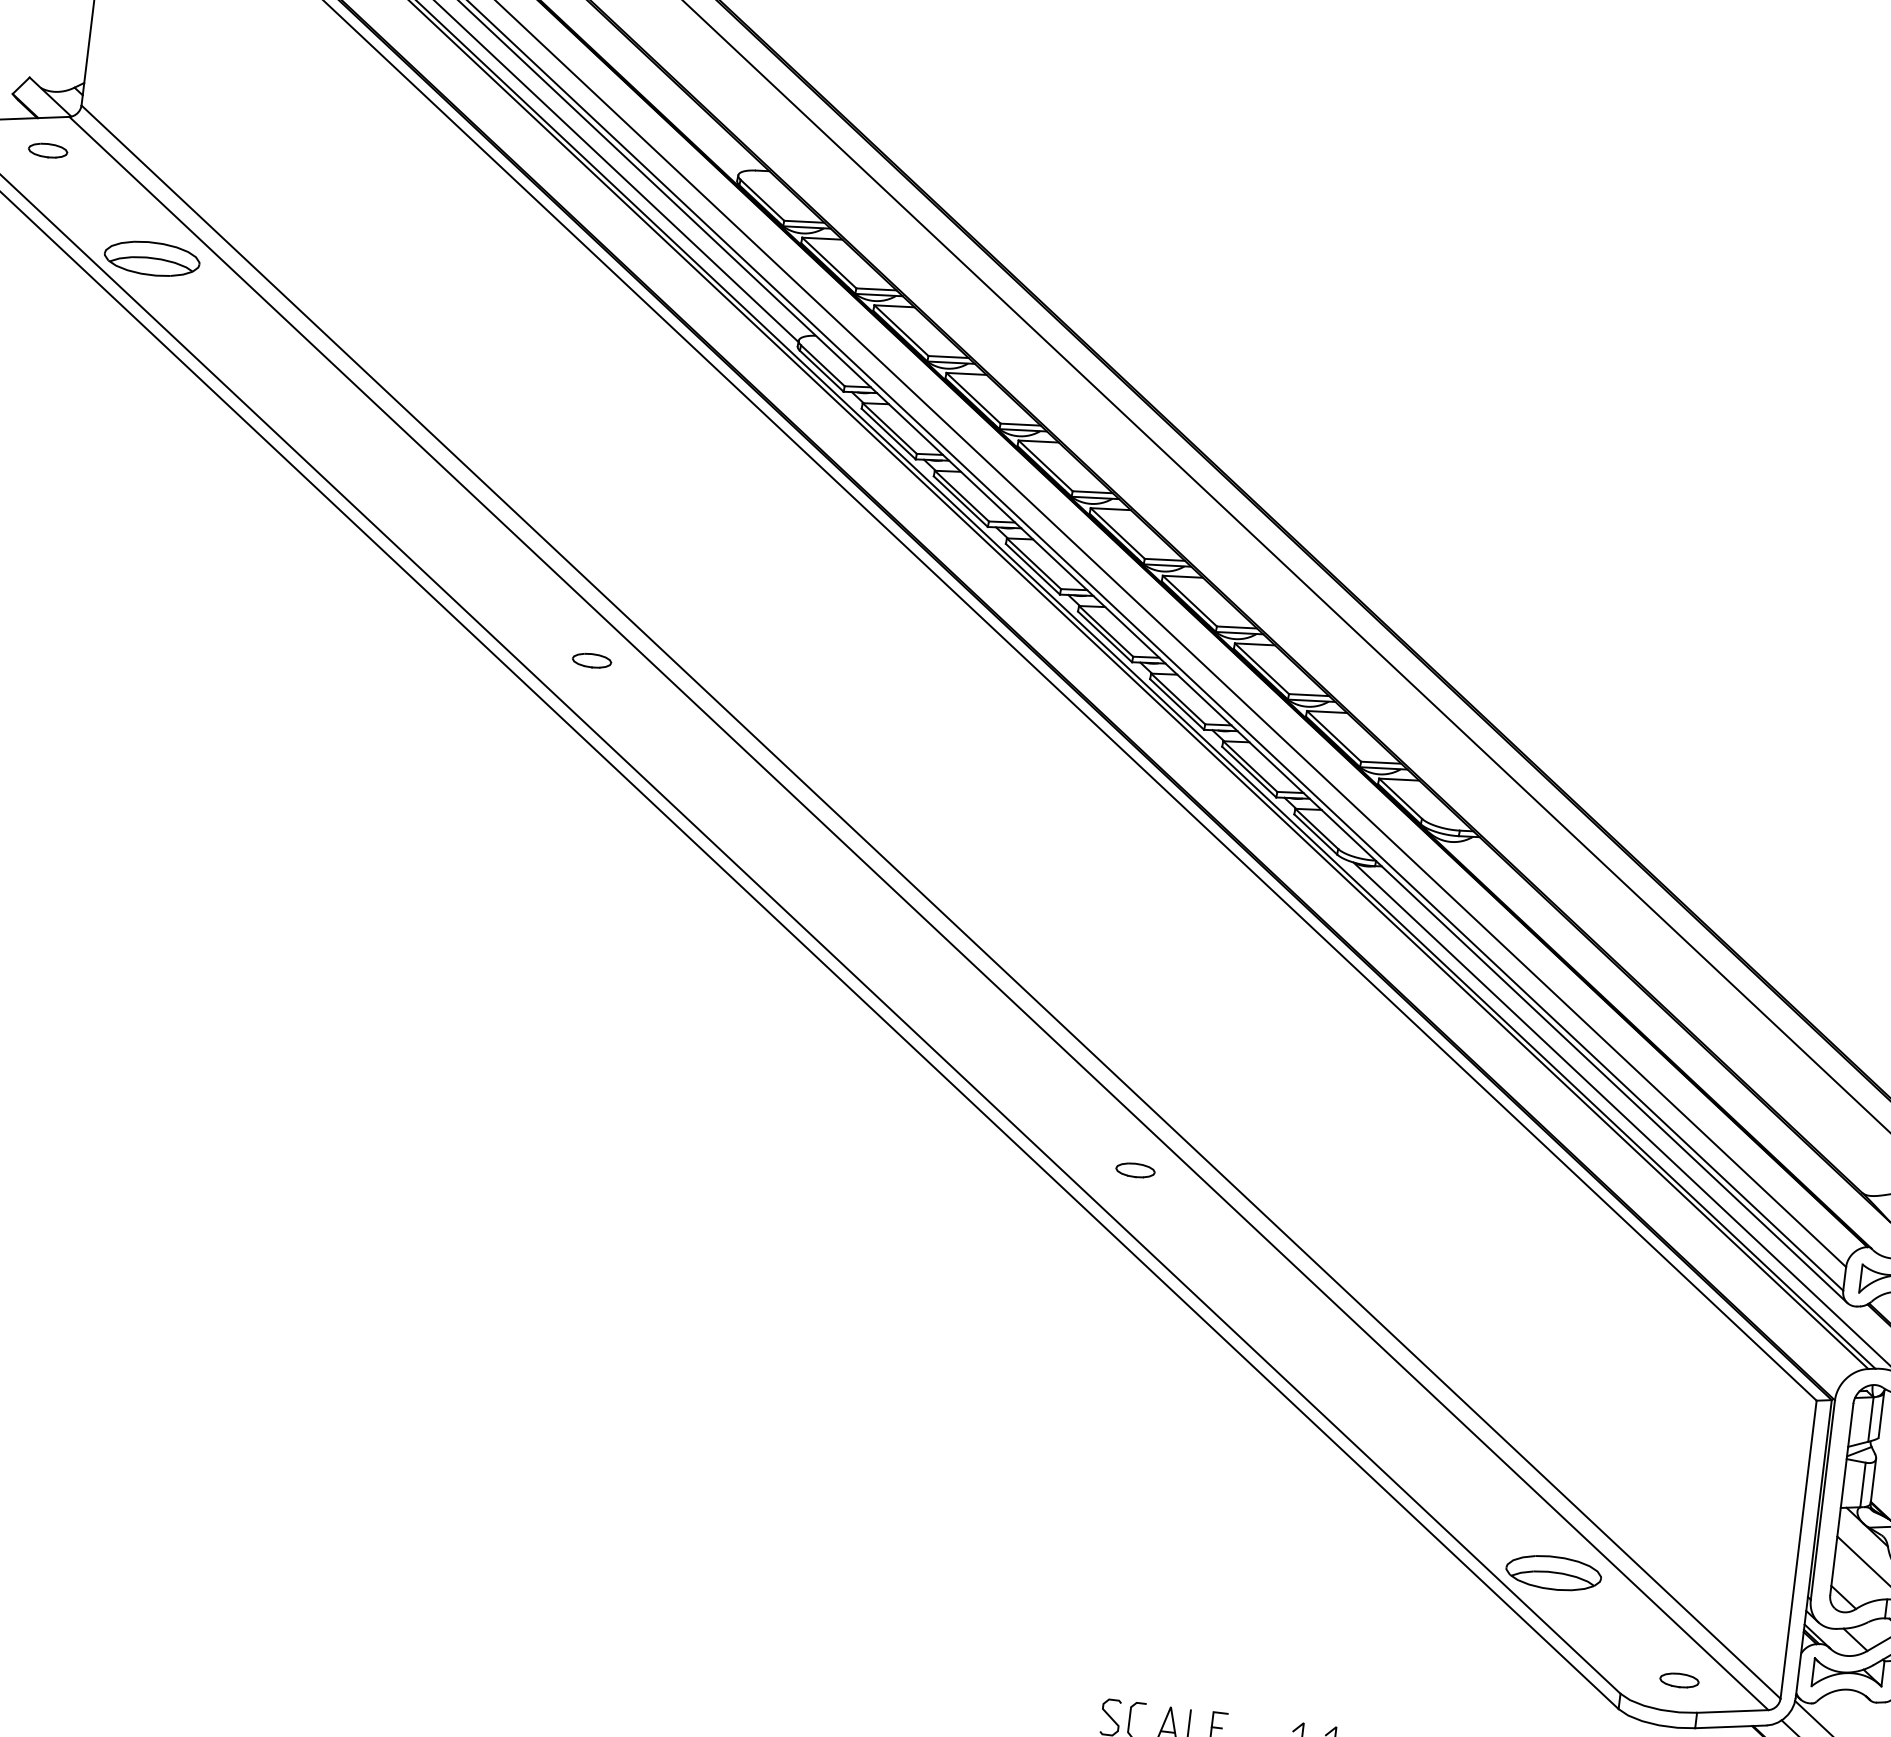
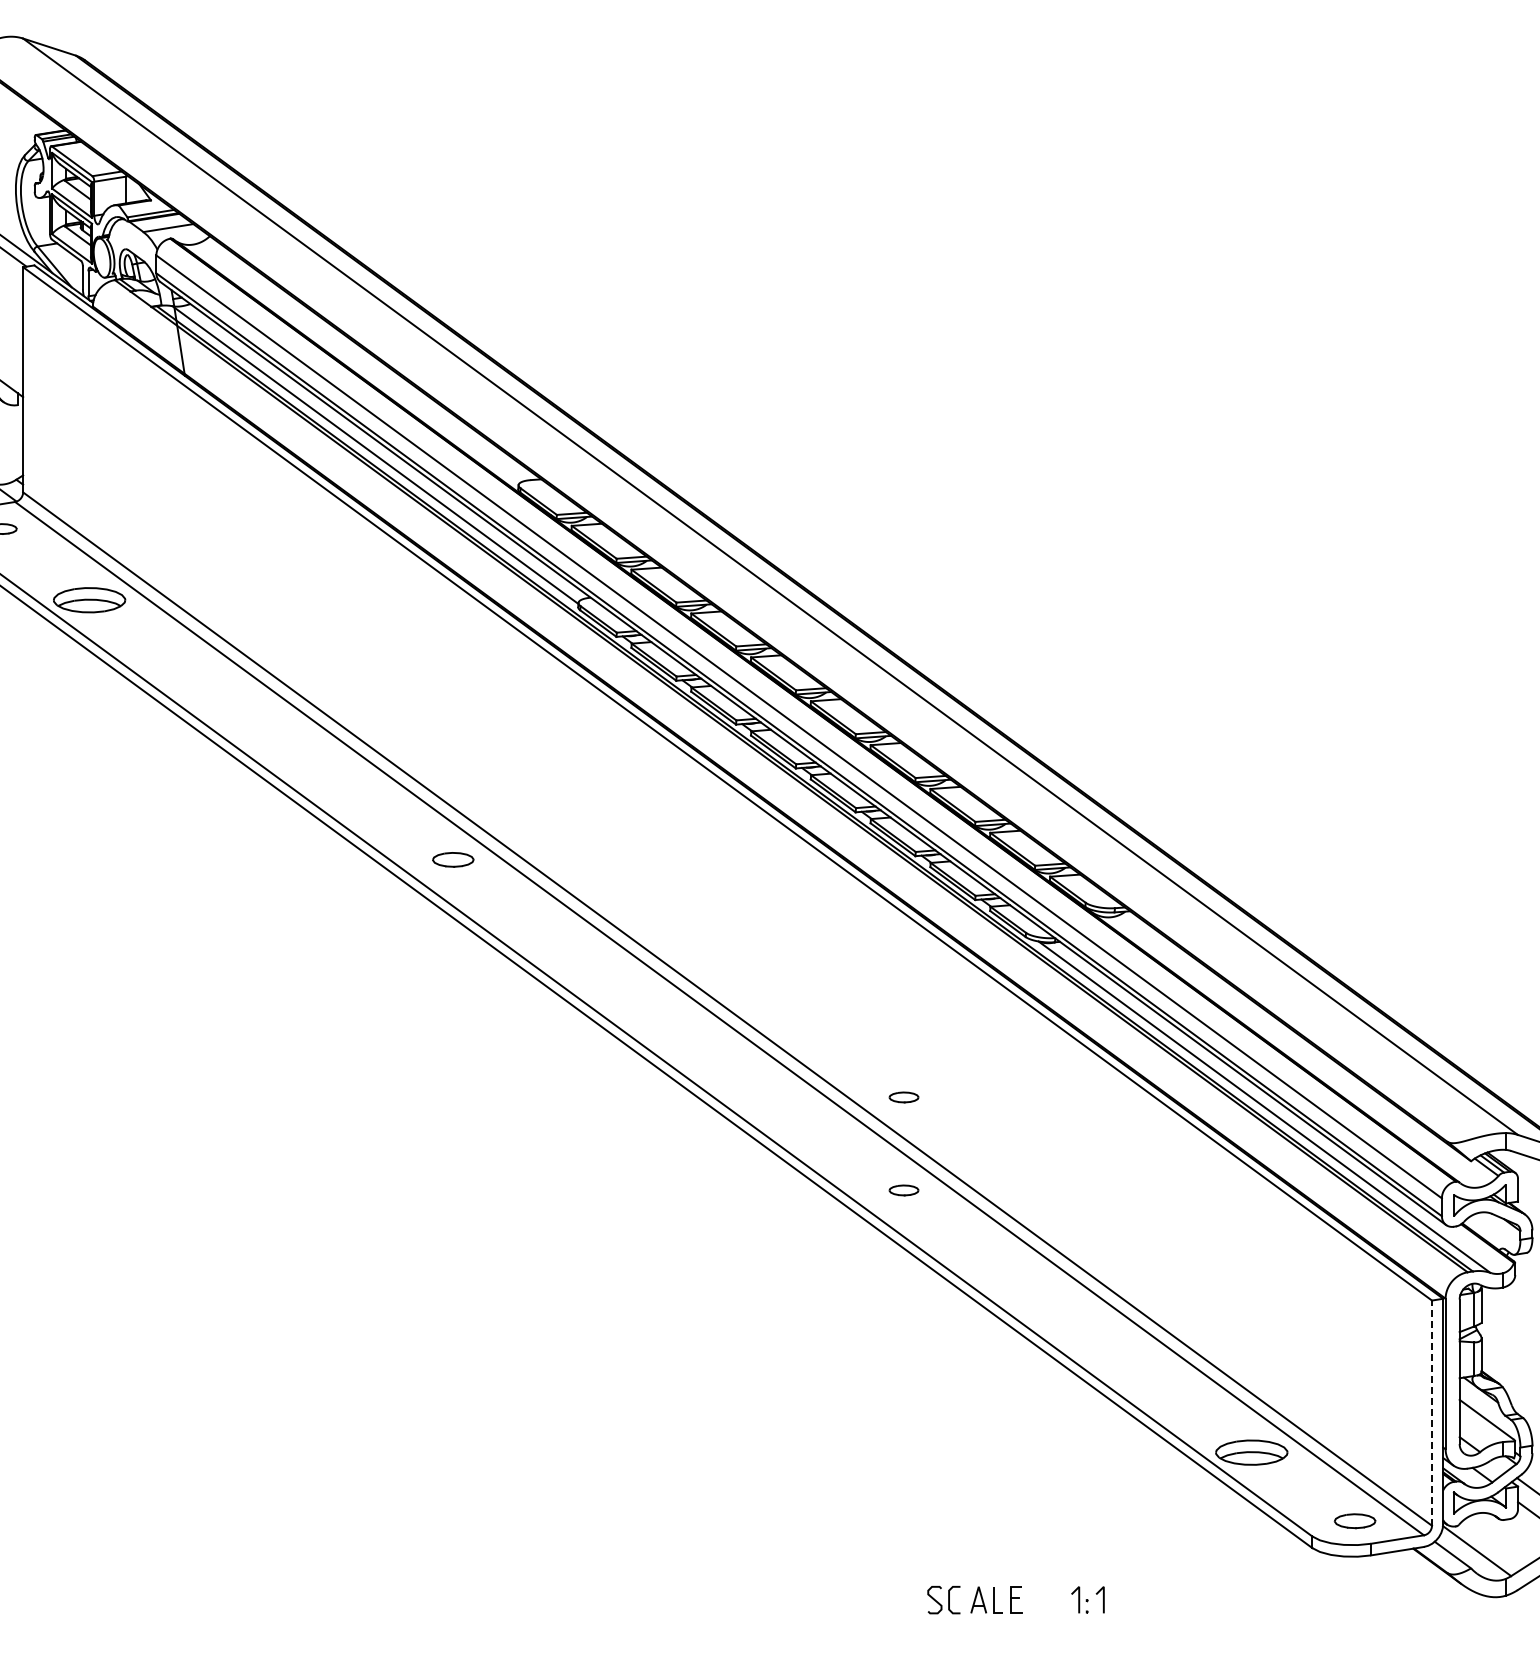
part: (592, 660) -> (453, 859), size x1.4
part: (1149, 1047) -> (903, 1097), added
line: (1799, 1550) -> (1432, 1413), solid -> dashed
part: (1678, 1680) -> (1354, 1521), size x1.4

